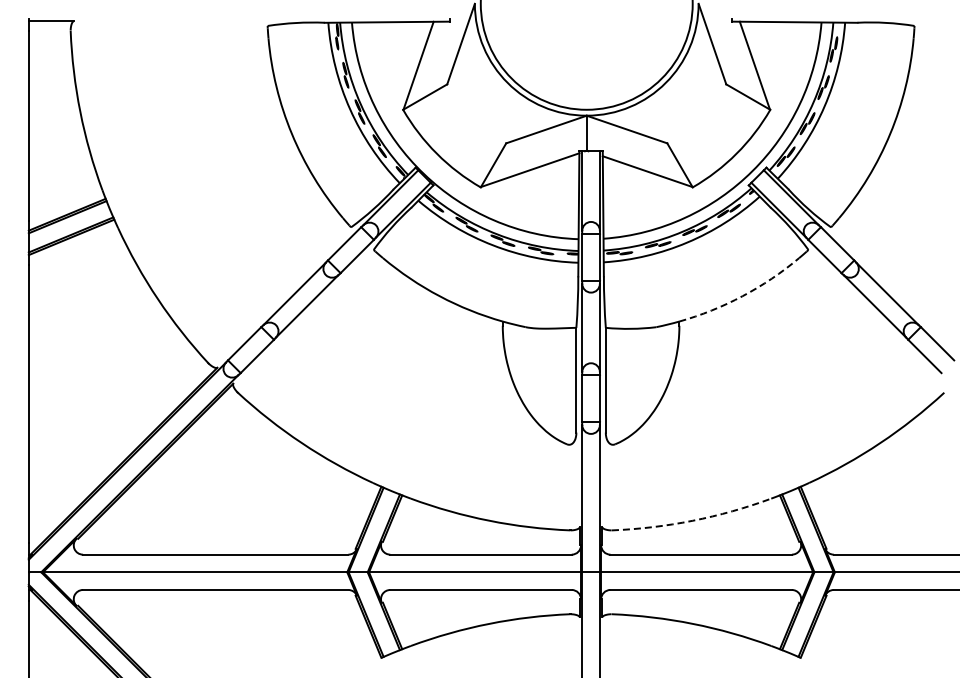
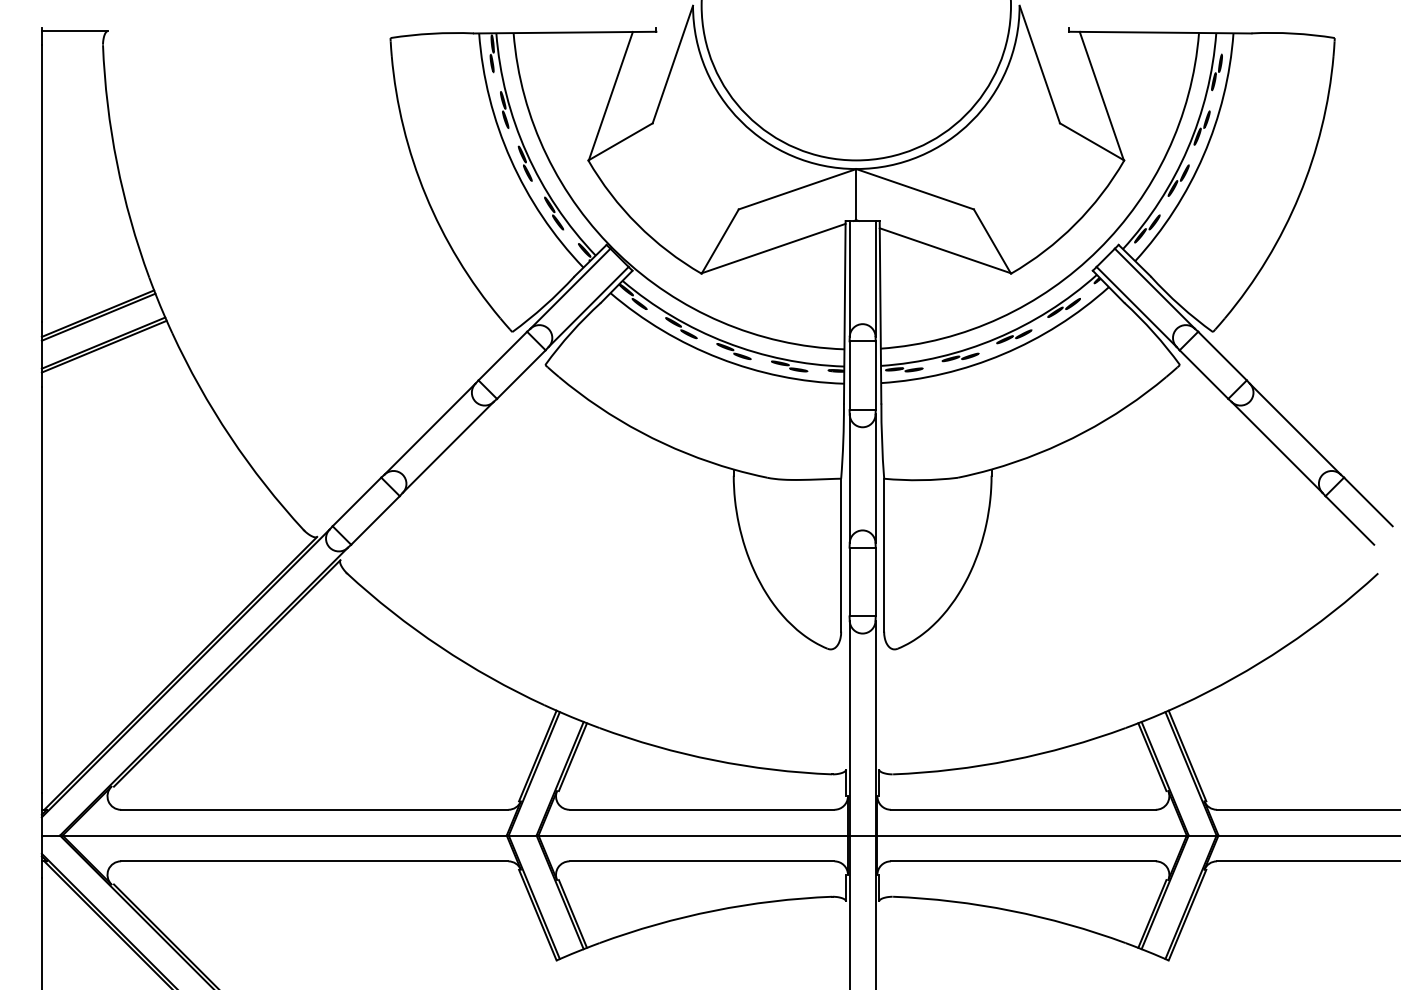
arc: (742, 296) -> (1083, 432), dashed -> solid
arc: (692, 520) -> (1010, 759), dashed -> solid

